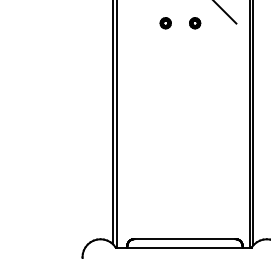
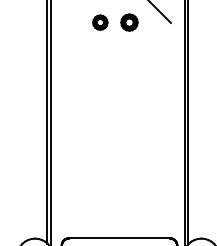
part: (165, 23) -> (100, 22), size x1.4
part: (195, 23) -> (130, 22), size x1.6

